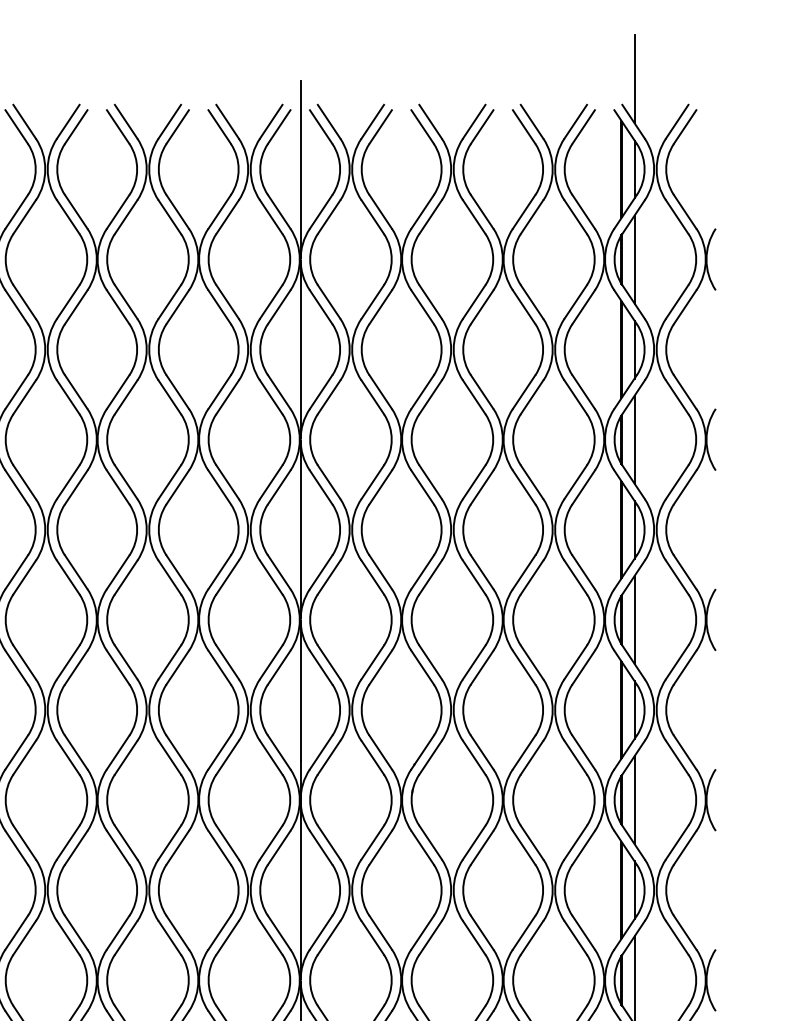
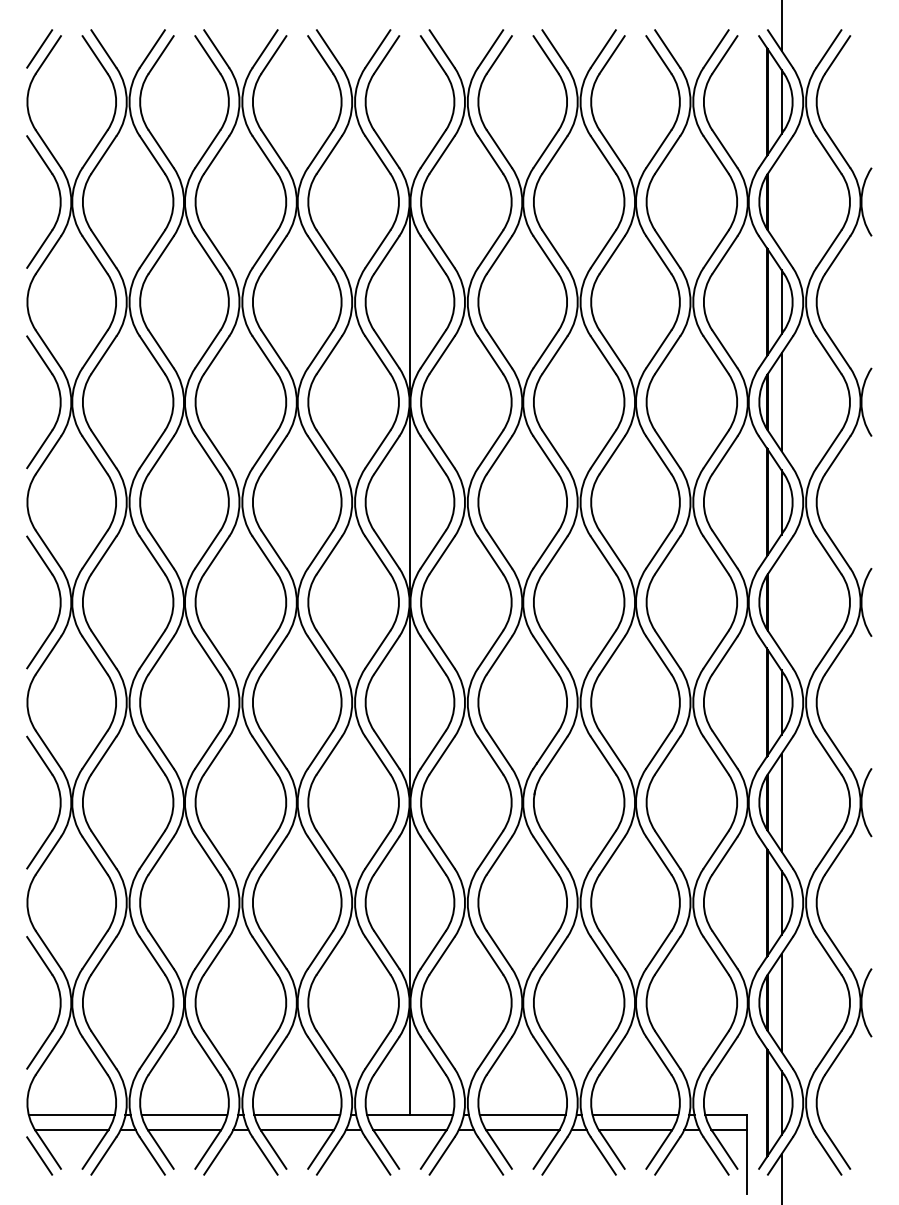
line: (300, 169) -> (410, 101), removed
line: (634, 259) -> (781, 202), removed
line: (634, 619) -> (781, 602), removed

